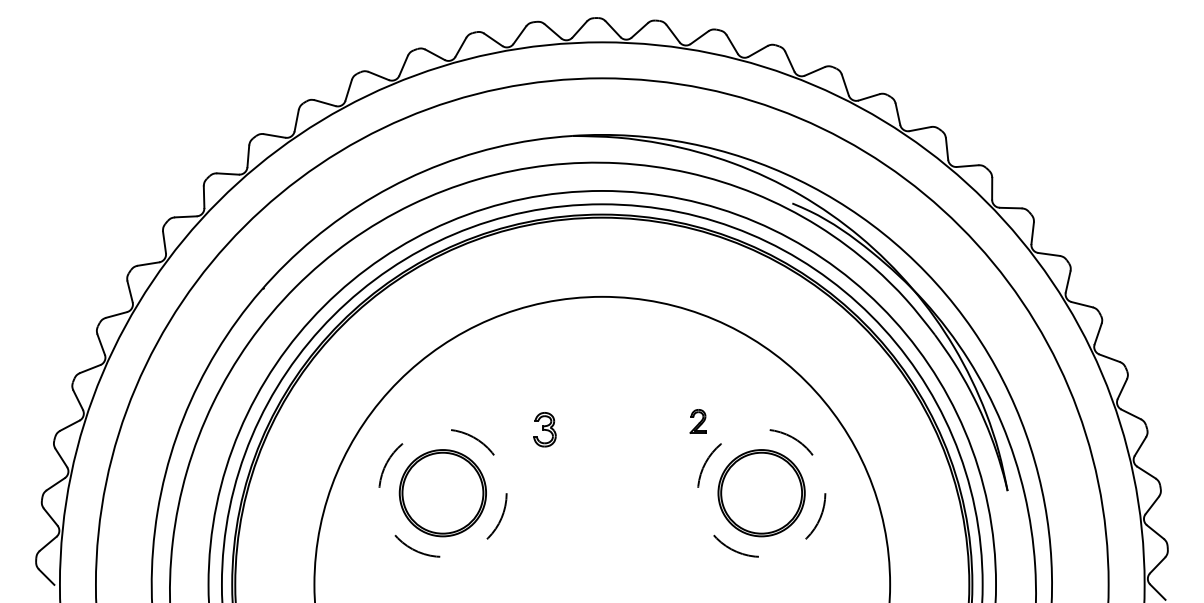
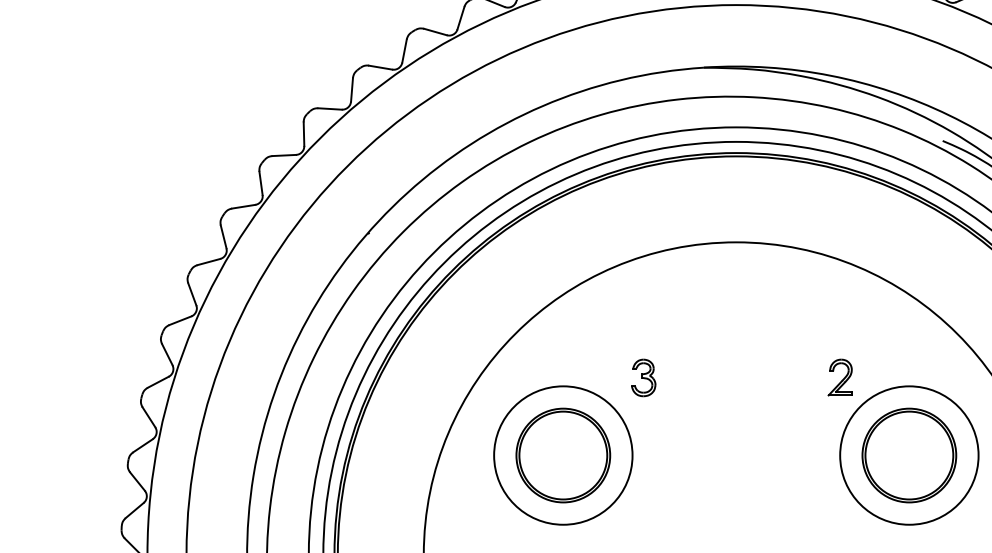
part: (697, 421) -> (839, 377), size x1.43
part: (544, 429) -> (643, 377), moved
circle: (442, 492) -> (562, 454), dashed -> solid
circle: (761, 492) -> (909, 454), dashed -> solid

